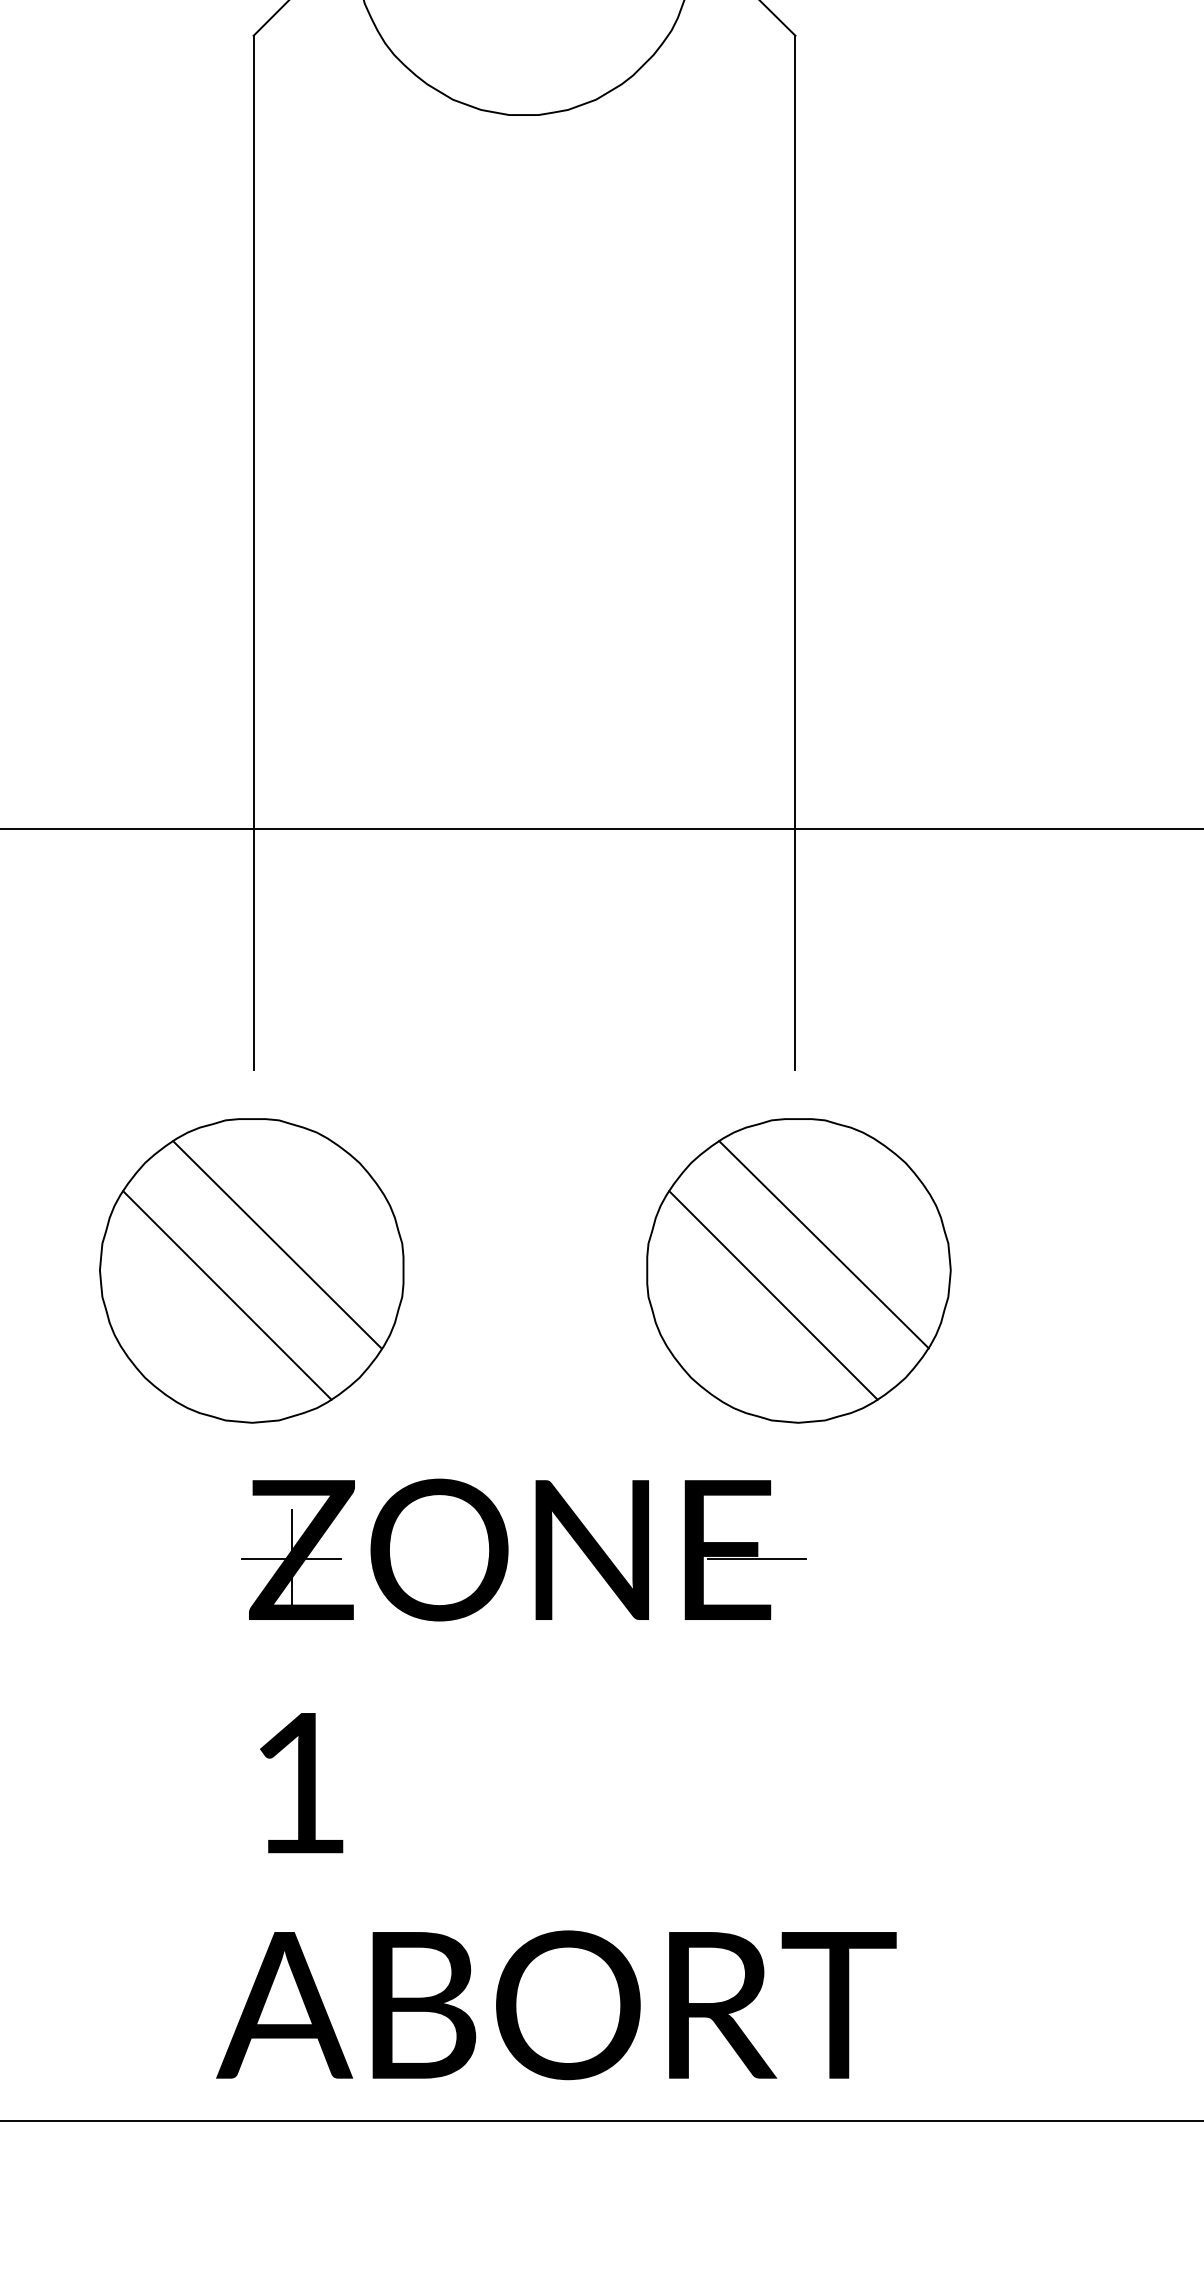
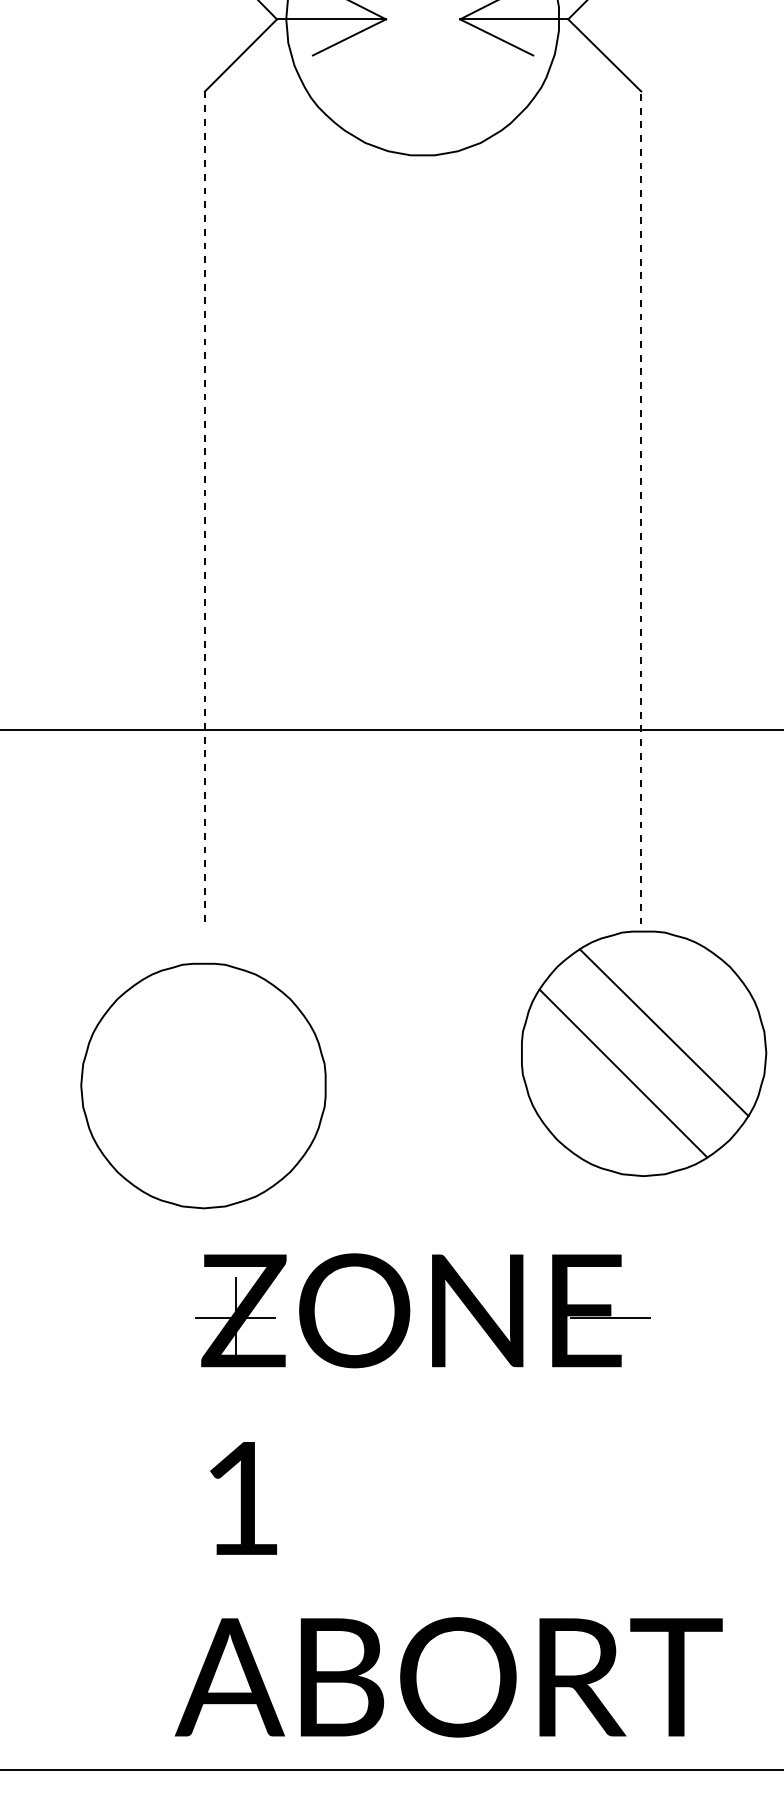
line: (795, 552) -> (641, 507), solid -> dashed
line: (253, 553) -> (204, 508), solid -> dashed
line: (277, 1244) -> (224, 1064), removed
part: (798, 1270) -> (643, 1053), moved
line: (227, 1295) -> (183, 1105), removed

